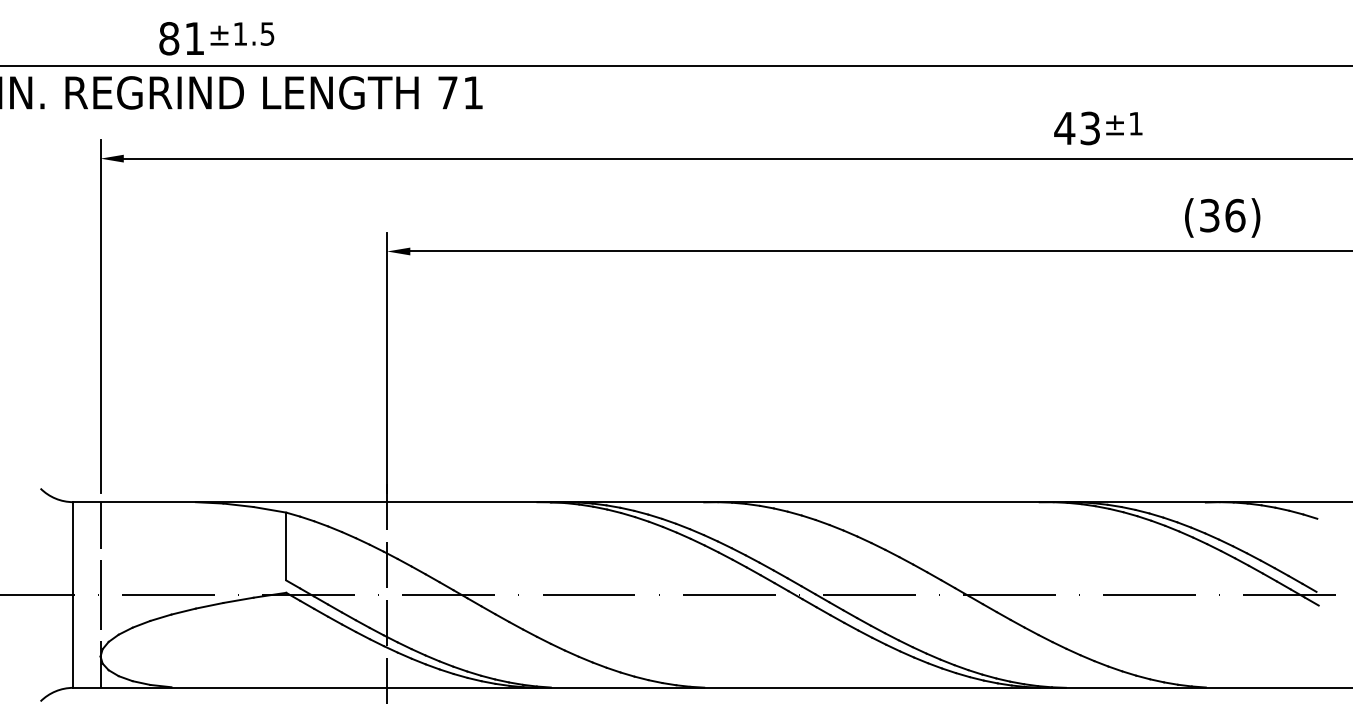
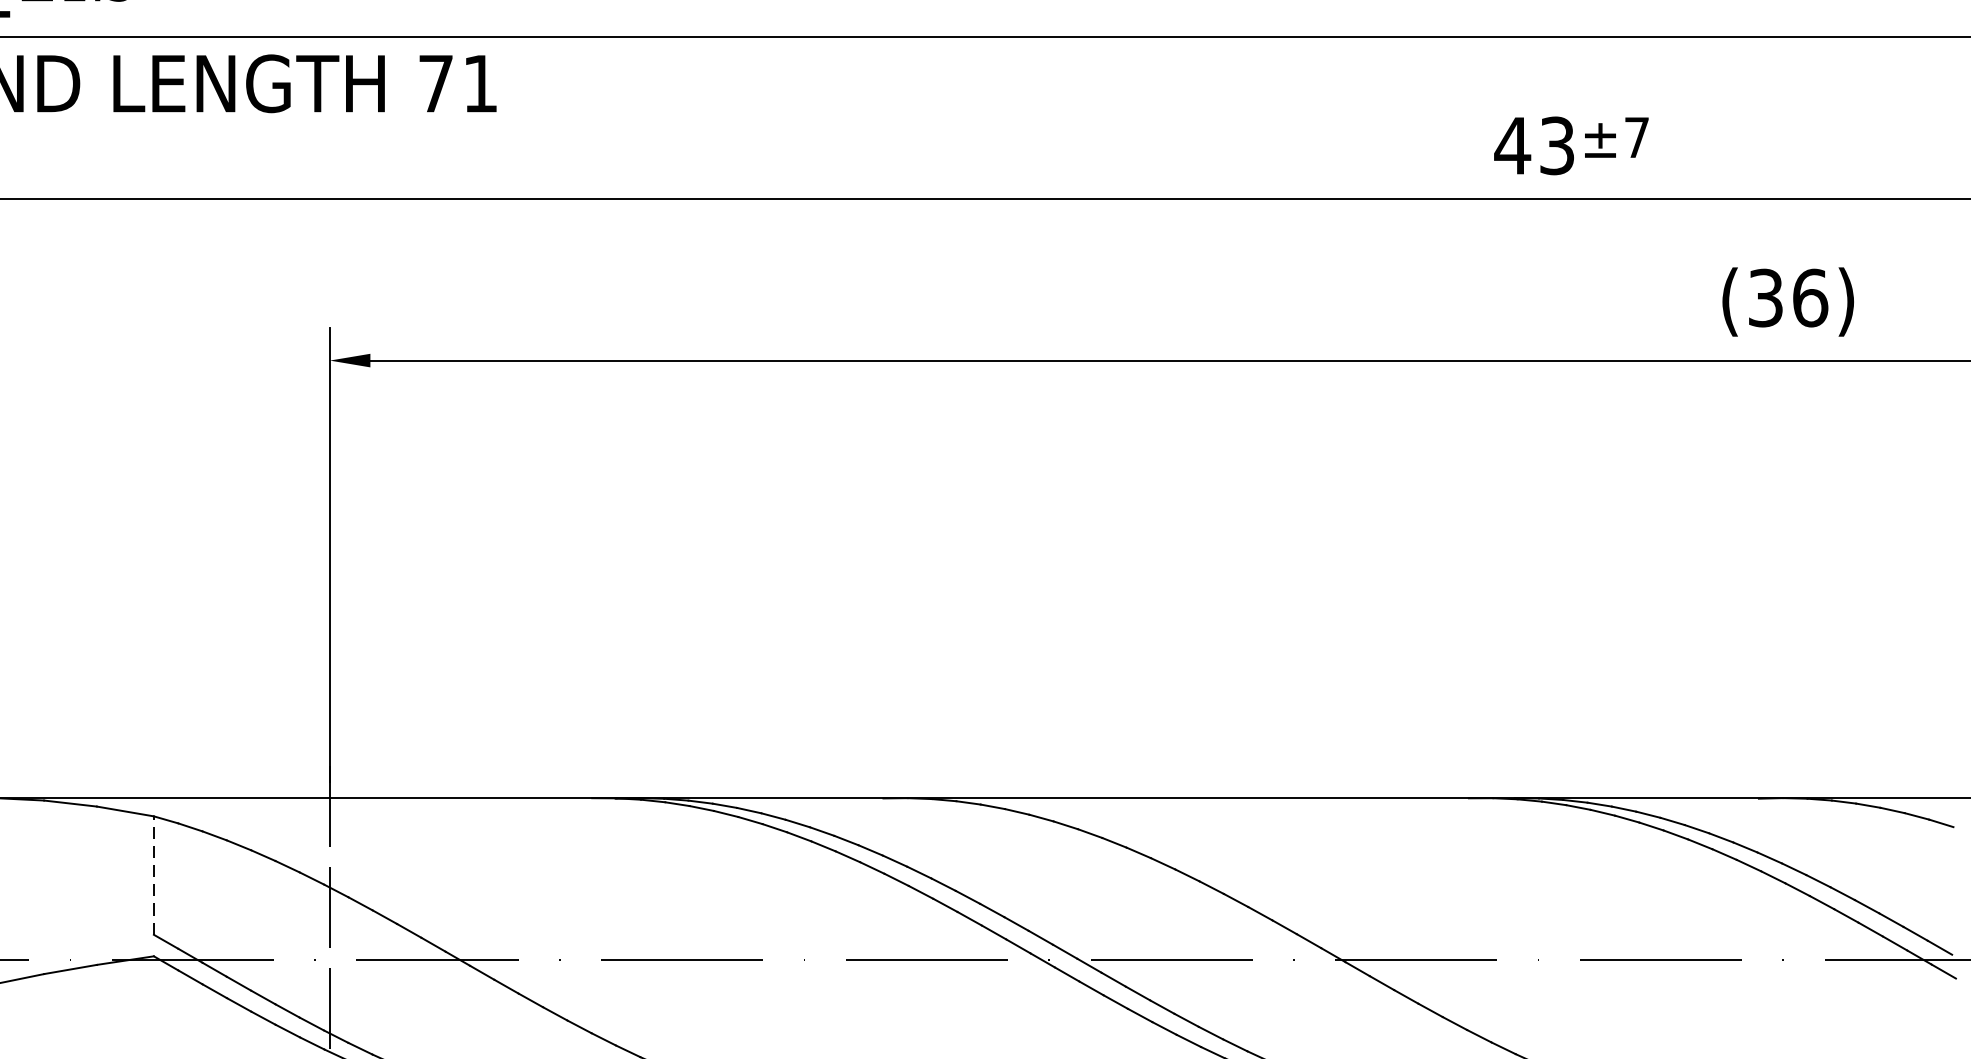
text: (1135, 123) -> (1636, 137), ±1 -> ±7
line: (286, 546) -> (154, 875), solid -> dashed

